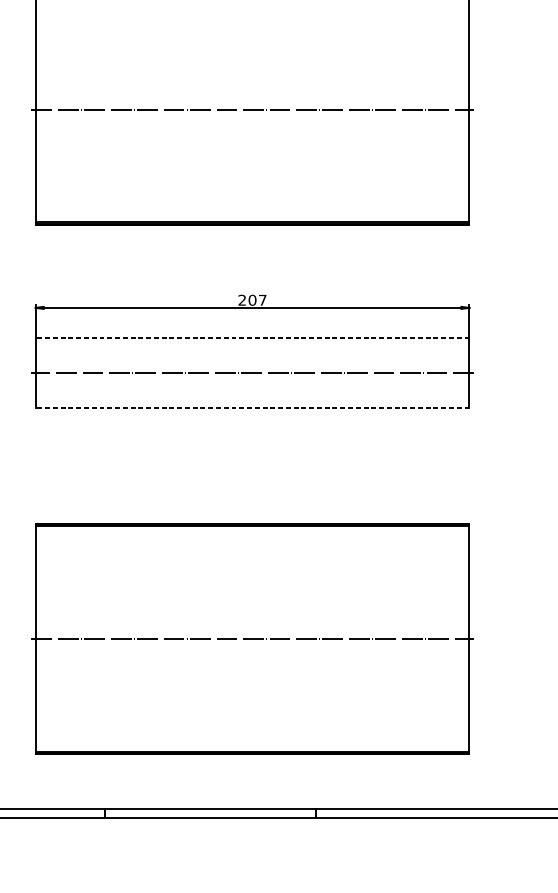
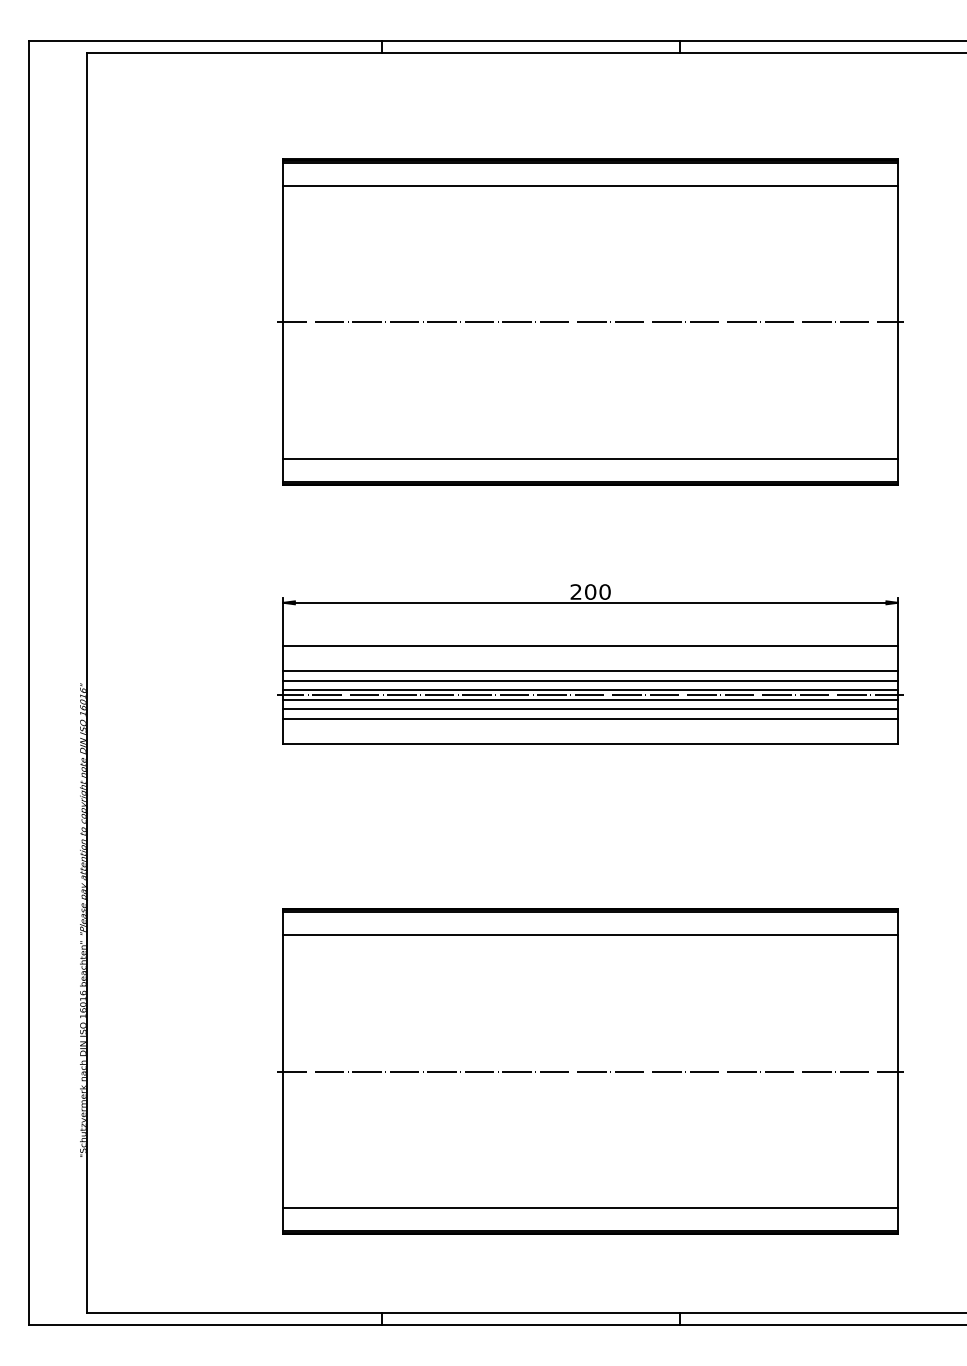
line: (252, 13) -> (590, 185), added
line: (252, 206) -> (590, 459), added
text: (262, 299) -> (604, 591), 207 -> 200
line: (252, 338) -> (590, 645), dashed -> solid
line: (252, 355) -> (590, 670), added
line: (252, 362) -> (590, 680), added
line: (252, 369) -> (590, 690), added
line: (252, 376) -> (590, 699), added
line: (252, 383) -> (590, 709), added
line: (252, 390) -> (590, 719), added
line: (252, 407) -> (590, 744), dashed -> solid
line: (252, 542) -> (590, 934), added
line: (252, 735) -> (590, 1208), added

